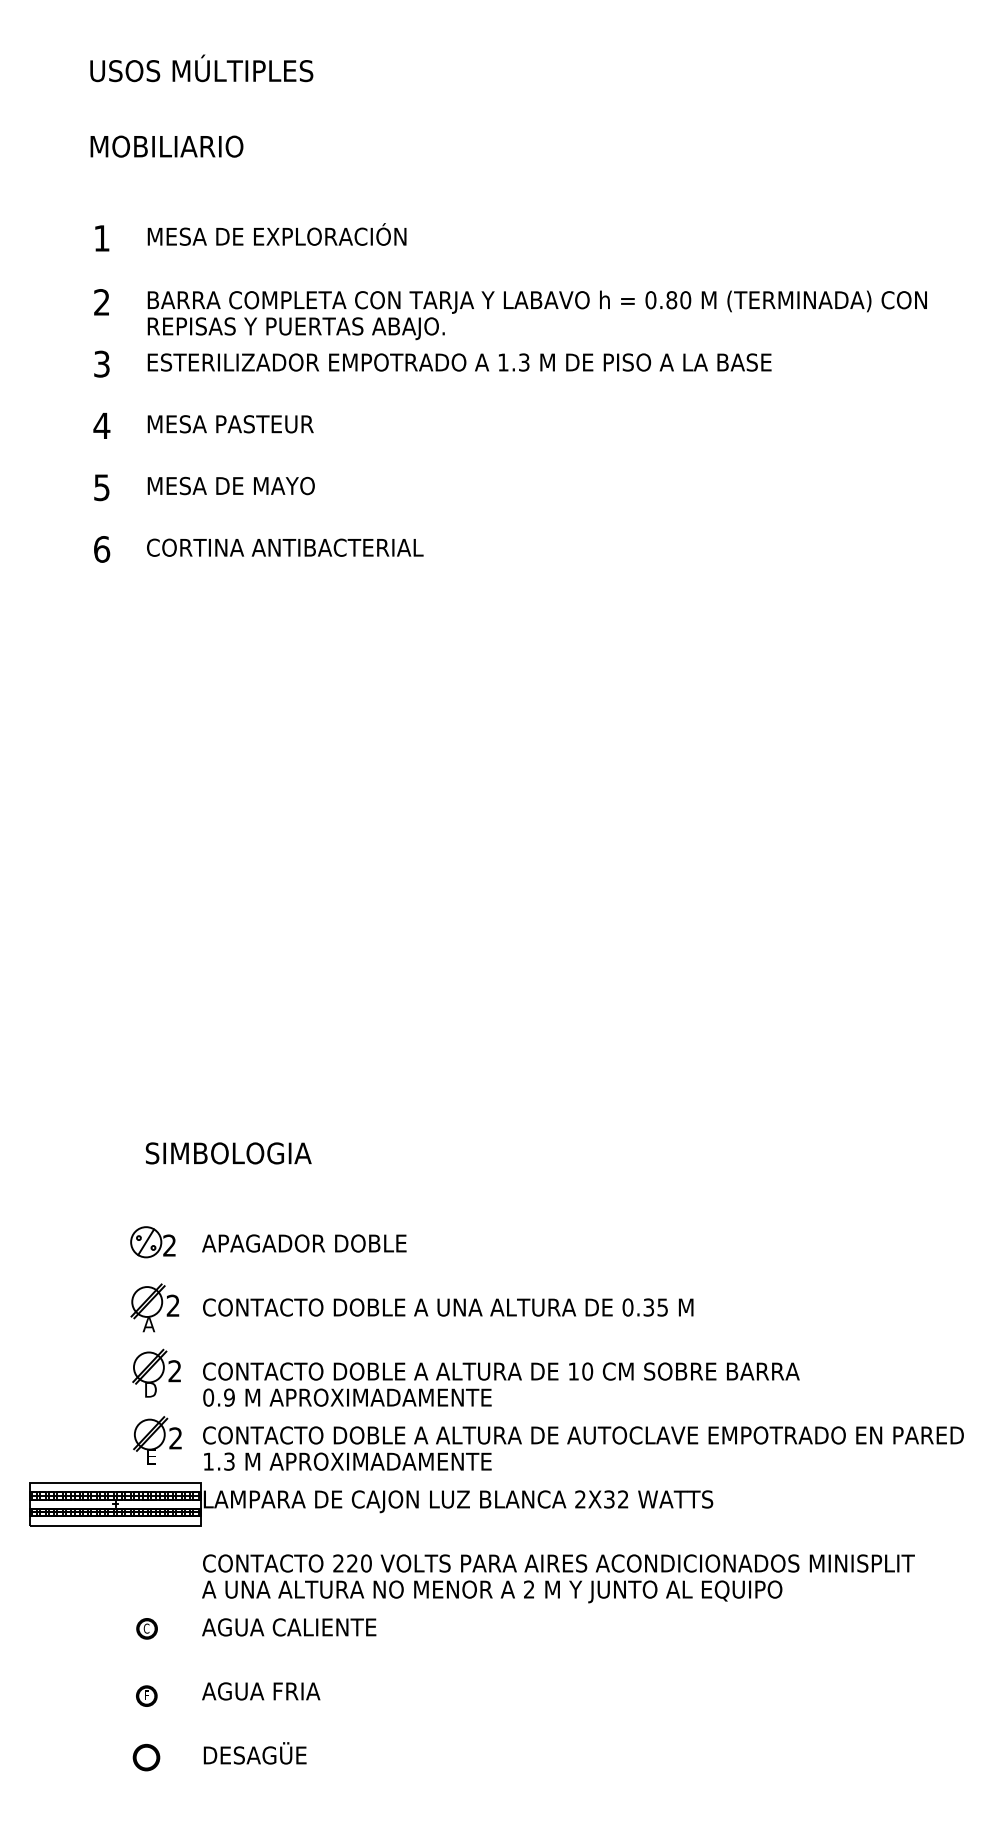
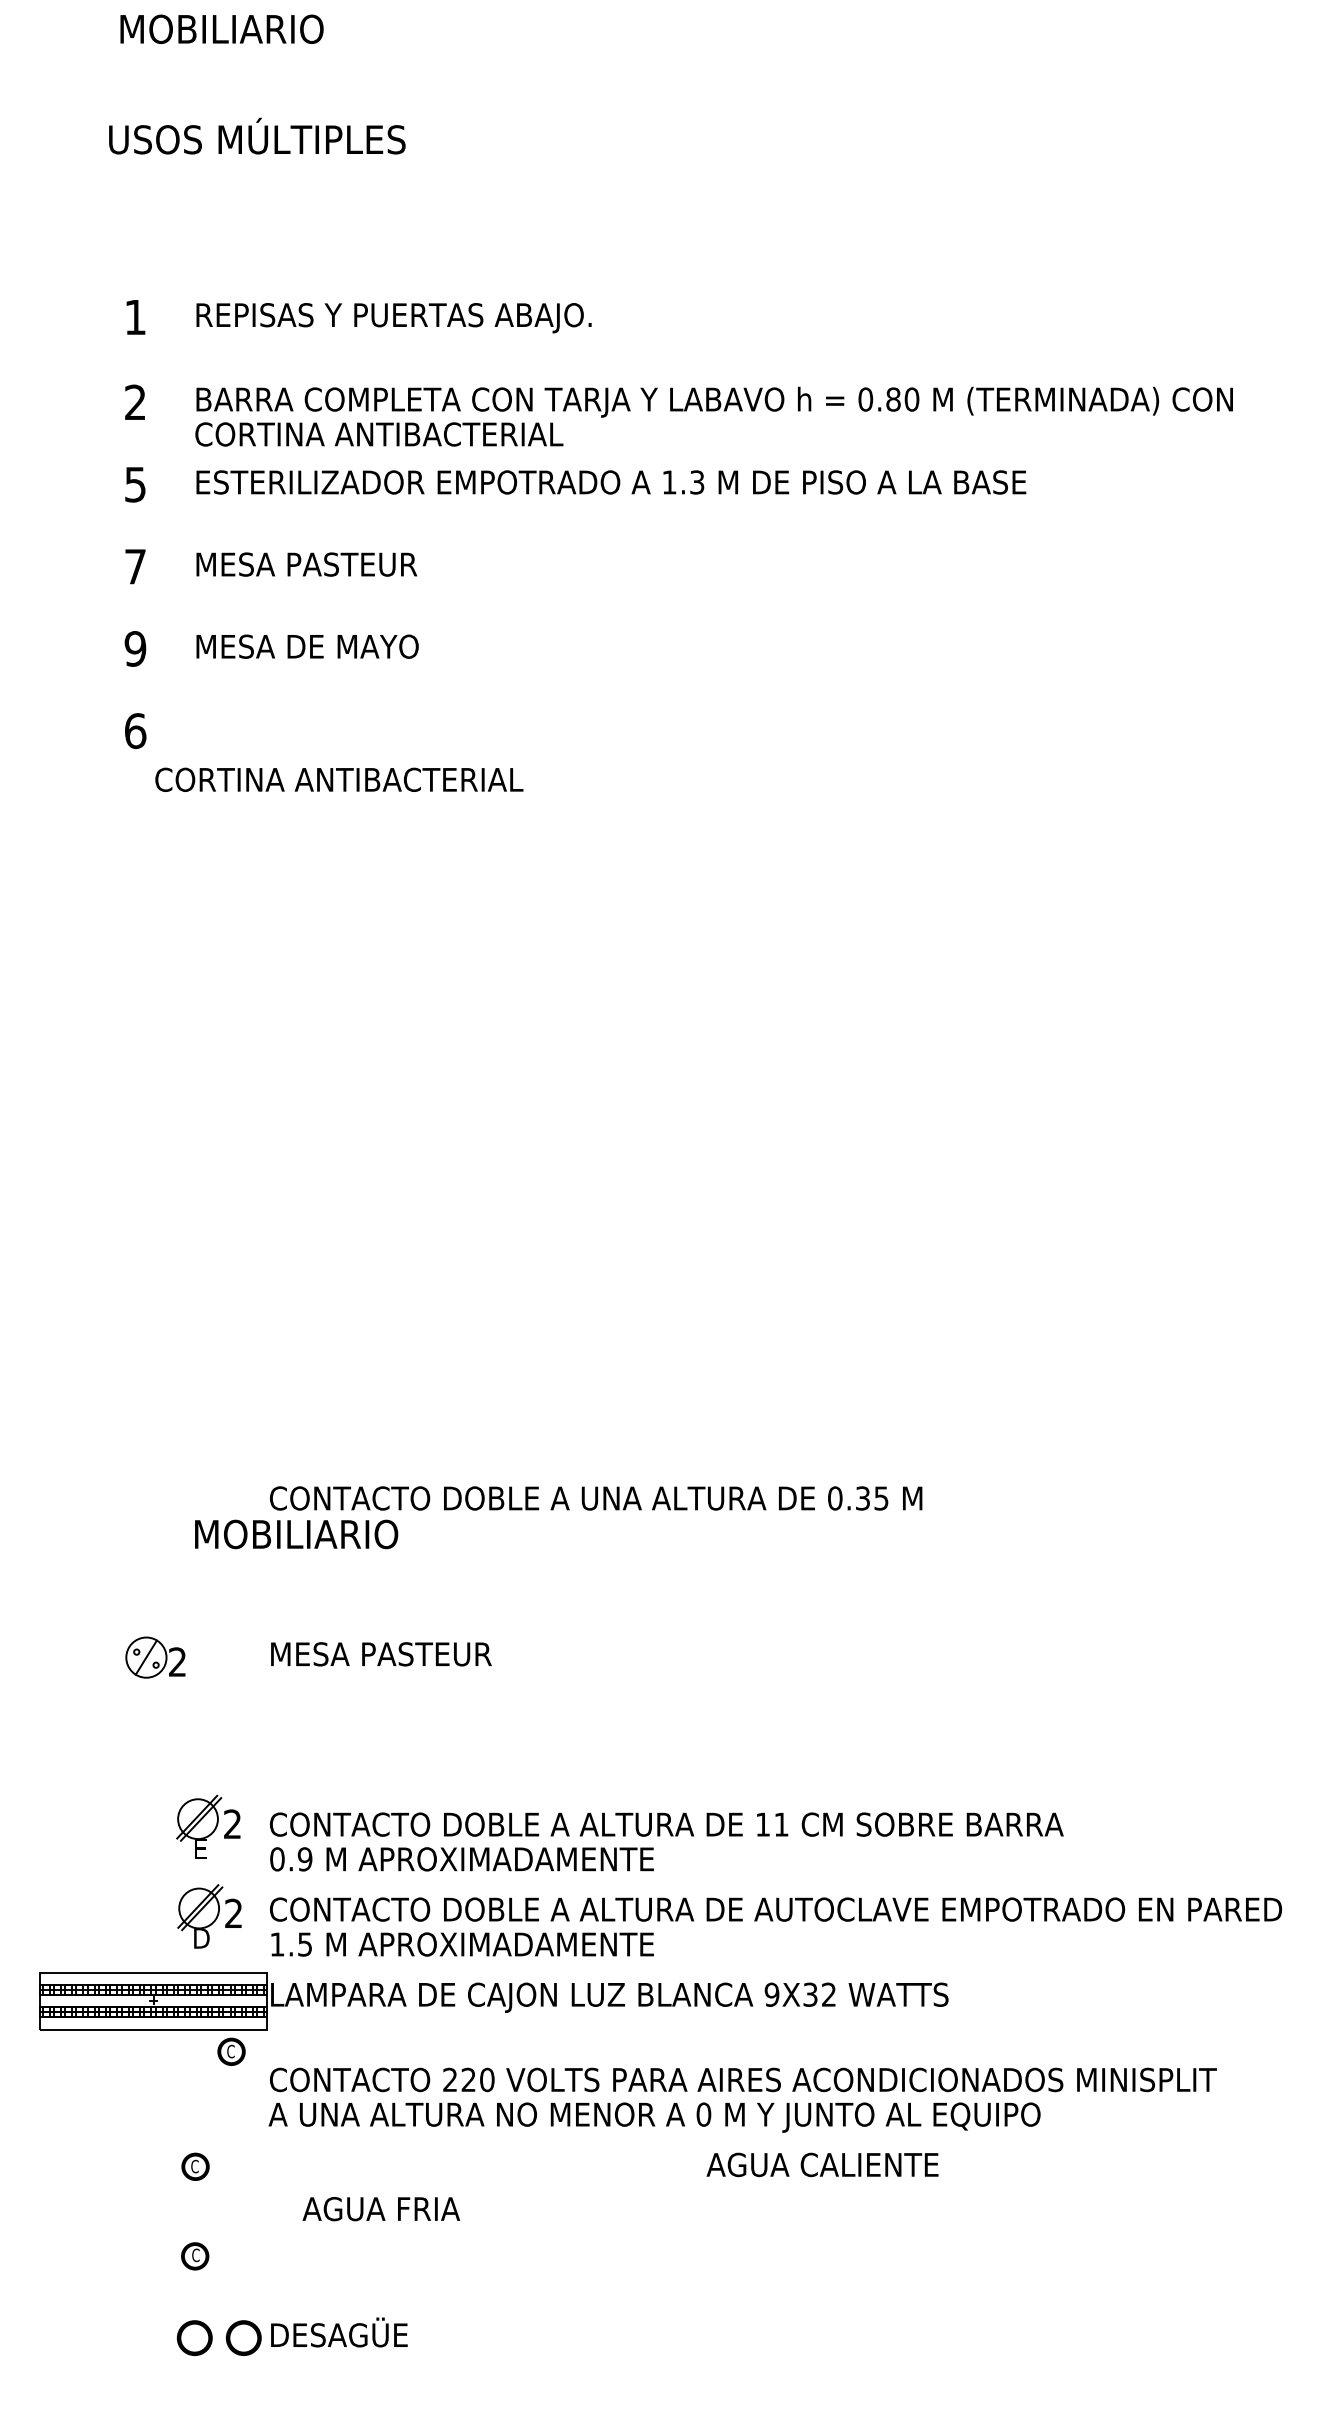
text: (201, 67) -> (257, 135), moved
text: (166, 146) -> (221, 28), moved
text: (297, 237) -> (395, 315), MESA DE EXPLORACIÓN -> REPISAS Y PUERTAS ABAJO.
text: (295, 328) -> (393, 437), REPISAS Y PUERTAS ABAJO. -> CORTINA ANTIBACTERIAL
text: (101, 363) -> (135, 483), 3 -> 5
text: (101, 425) -> (135, 566), 4 -> 7
text: (101, 487) -> (135, 648), 5 -> 9
text: (285, 547) -> (339, 779), moved
text: (228, 1153) -> (304, 1534), SIMBOLOGIA -> MOBILIARIO
part: (153, 1242) -> (155, 1657), moved
text: (304, 1243) -> (404, 1654), APAGADOR DOBLE -> MESA PASTEUR
part: (154, 1307) -> (205, 1739), removed
text: (448, 1307) -> (596, 1498), moved
text: (587, 1371) -> (781, 1824), 10 -> 11
text: (150, 1390) -> (200, 1849), D -> E
text: (151, 1457) -> (201, 1938), E -> D
text: (229, 1460) -> (305, 1943), 1.3 -> 1.5
text: (580, 1499) -> (771, 1994), 2X32 -> 9X32
part: (174, 1542) -> (231, 2051), added
text: (528, 1589) -> (703, 2114), 2 -> 0
text: (289, 1627) -> (822, 2164), moved
text: (261, 1691) -> (381, 2209), moved
text: (147, 1695) -> (195, 2255), F -> C
part: (183, 1757) -> (243, 2337), added

